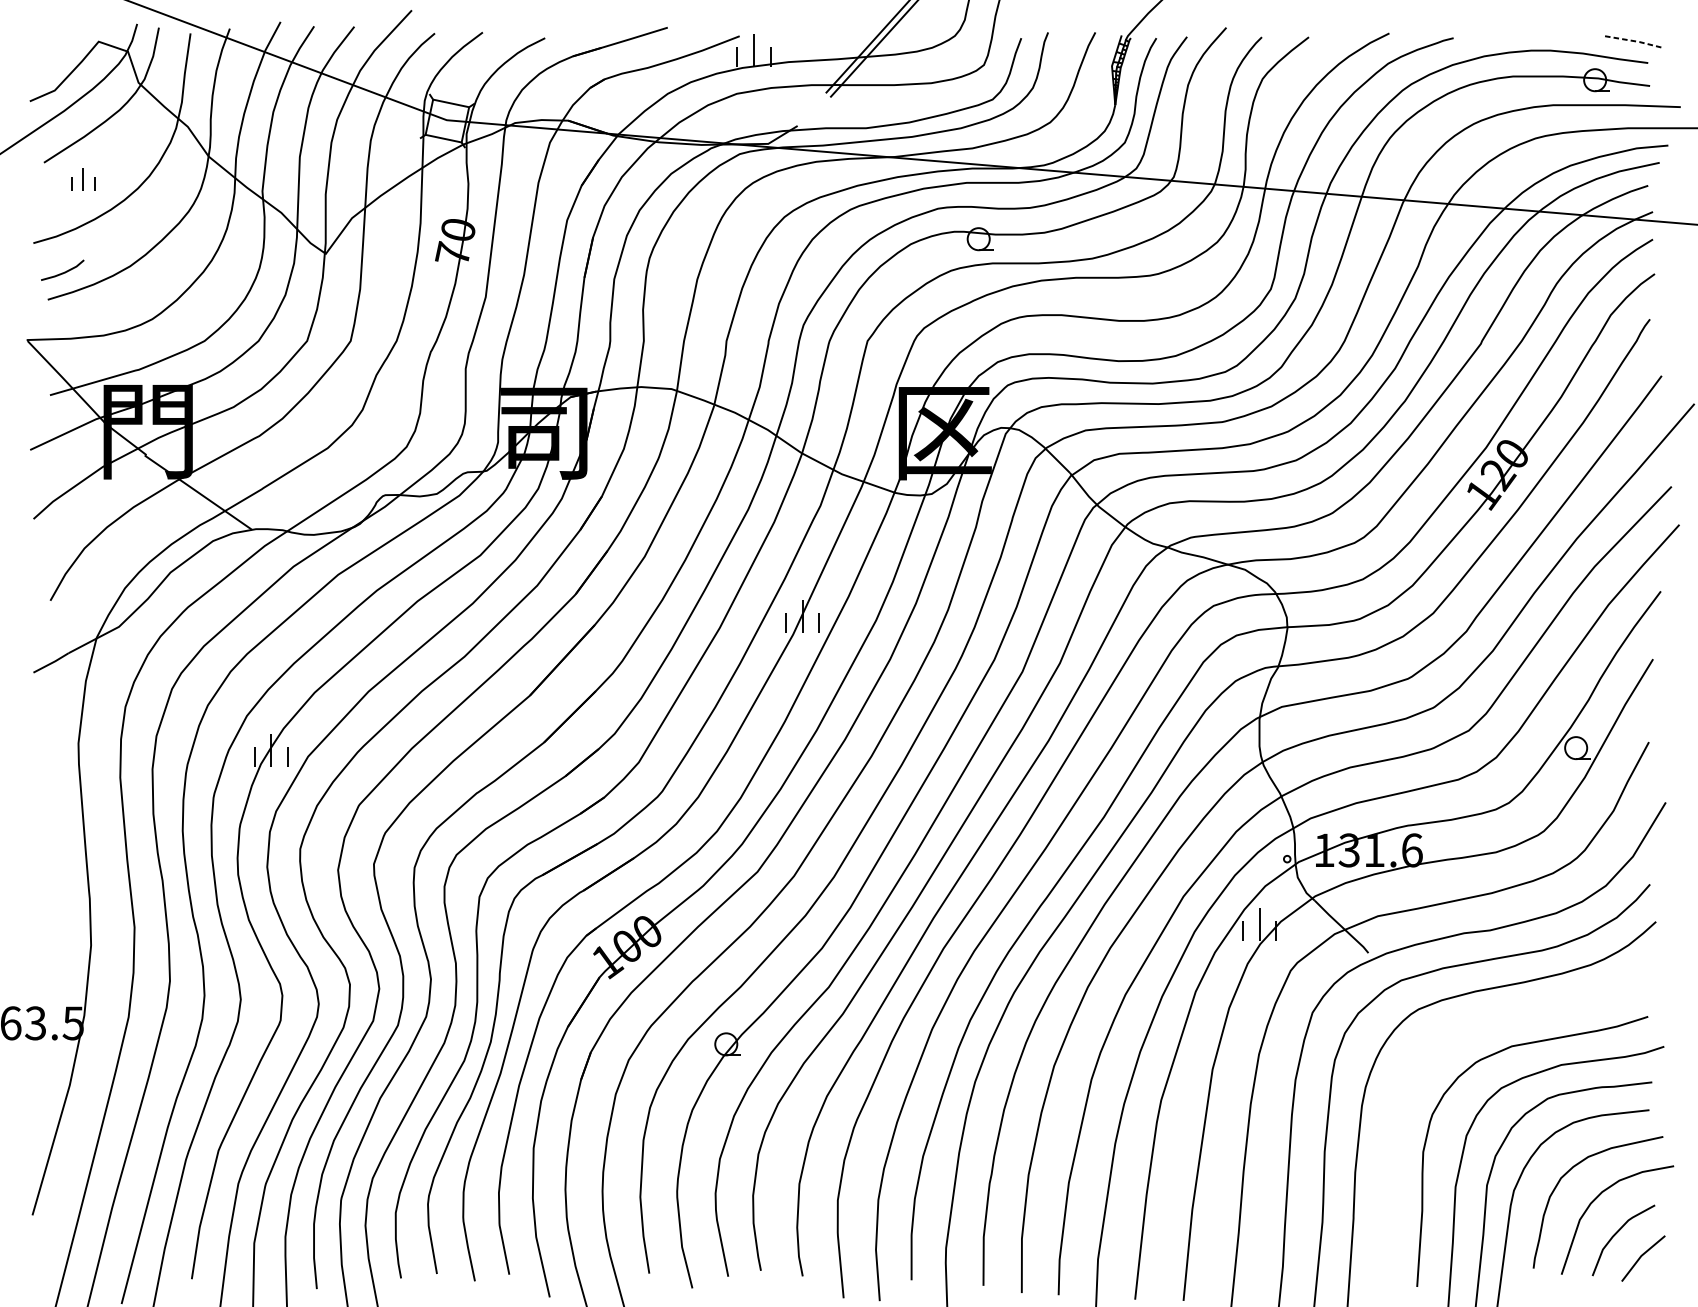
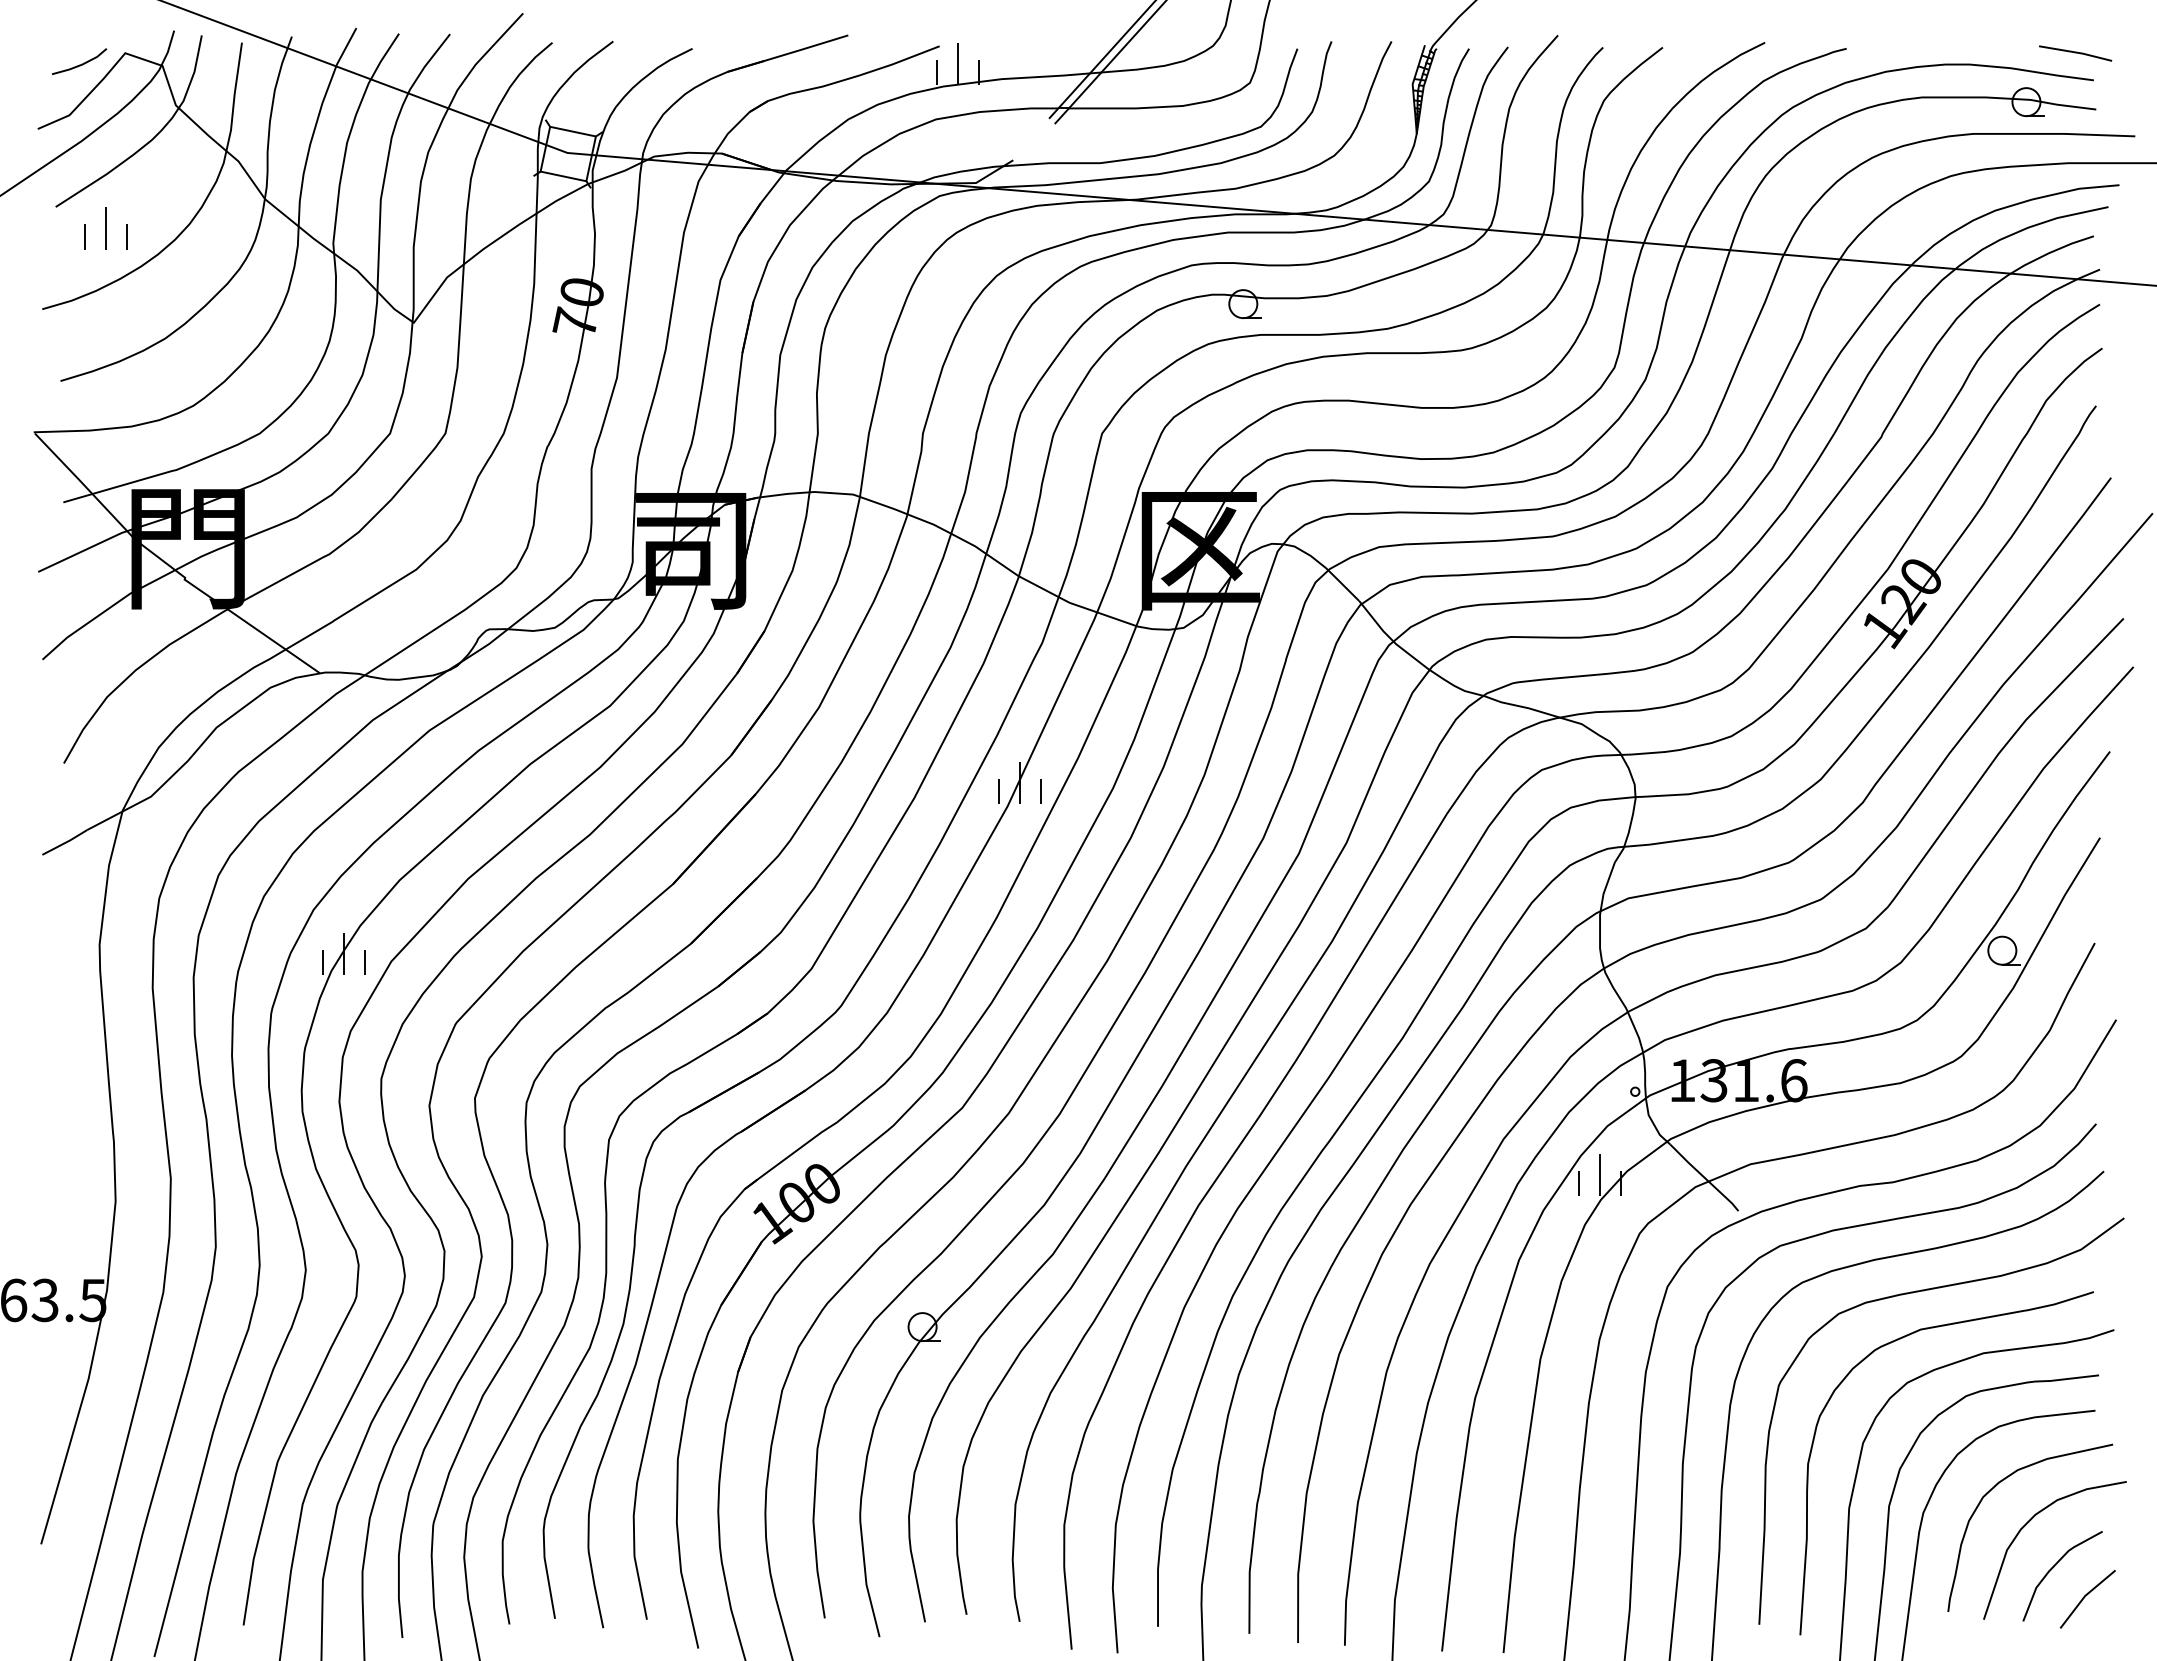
line: (1635, 41) -> (2077, 52), dashed -> solid
part: (83, 179) -> (105, 228), size x1.43
line: (64, 271) -> (81, 63), moved
curve: (1510, 1017) -> (1918, 1292), added

